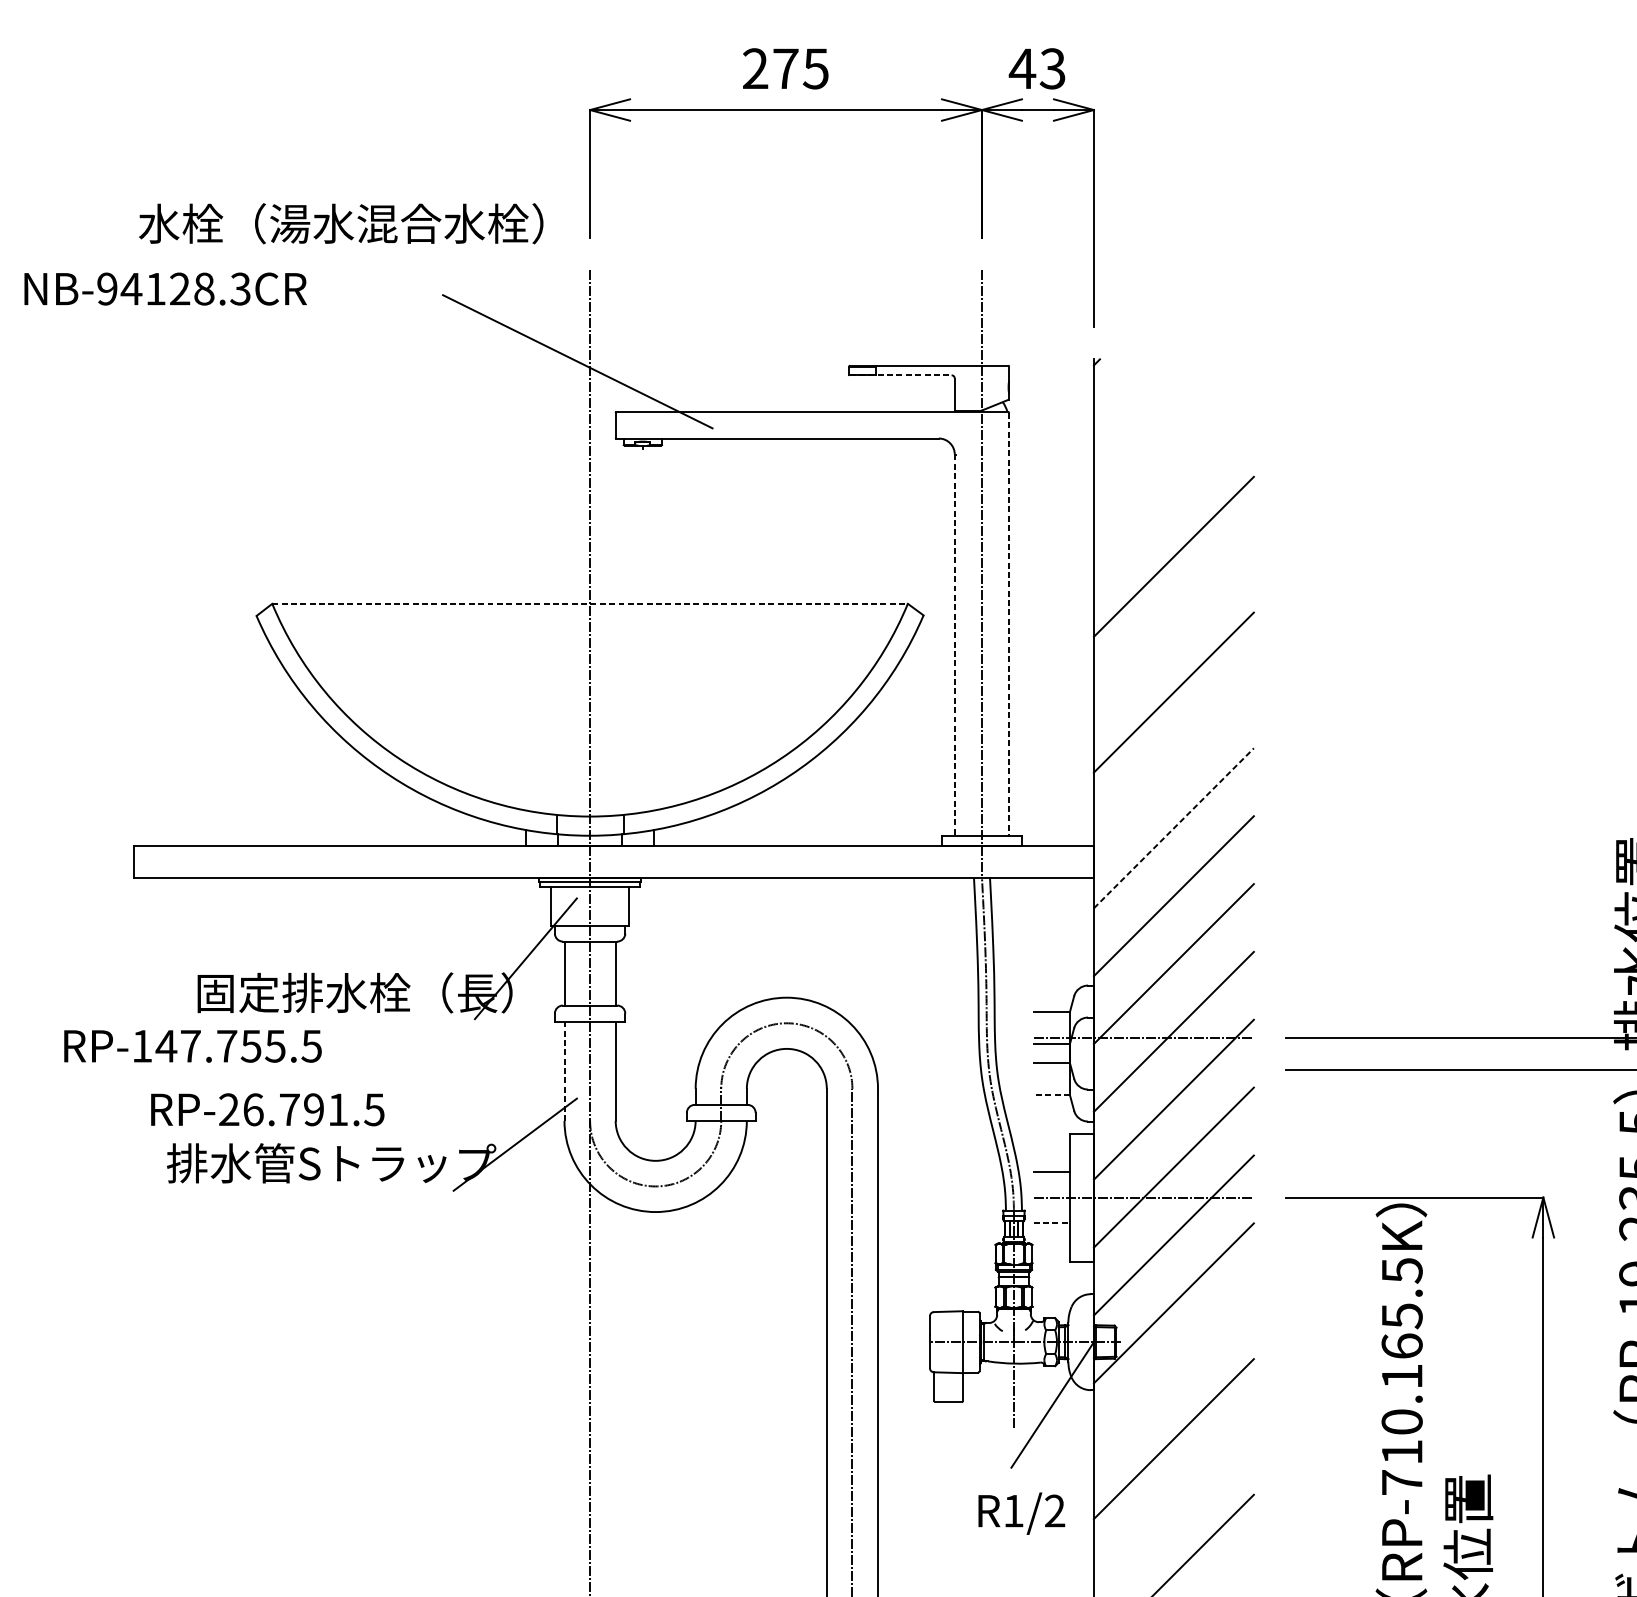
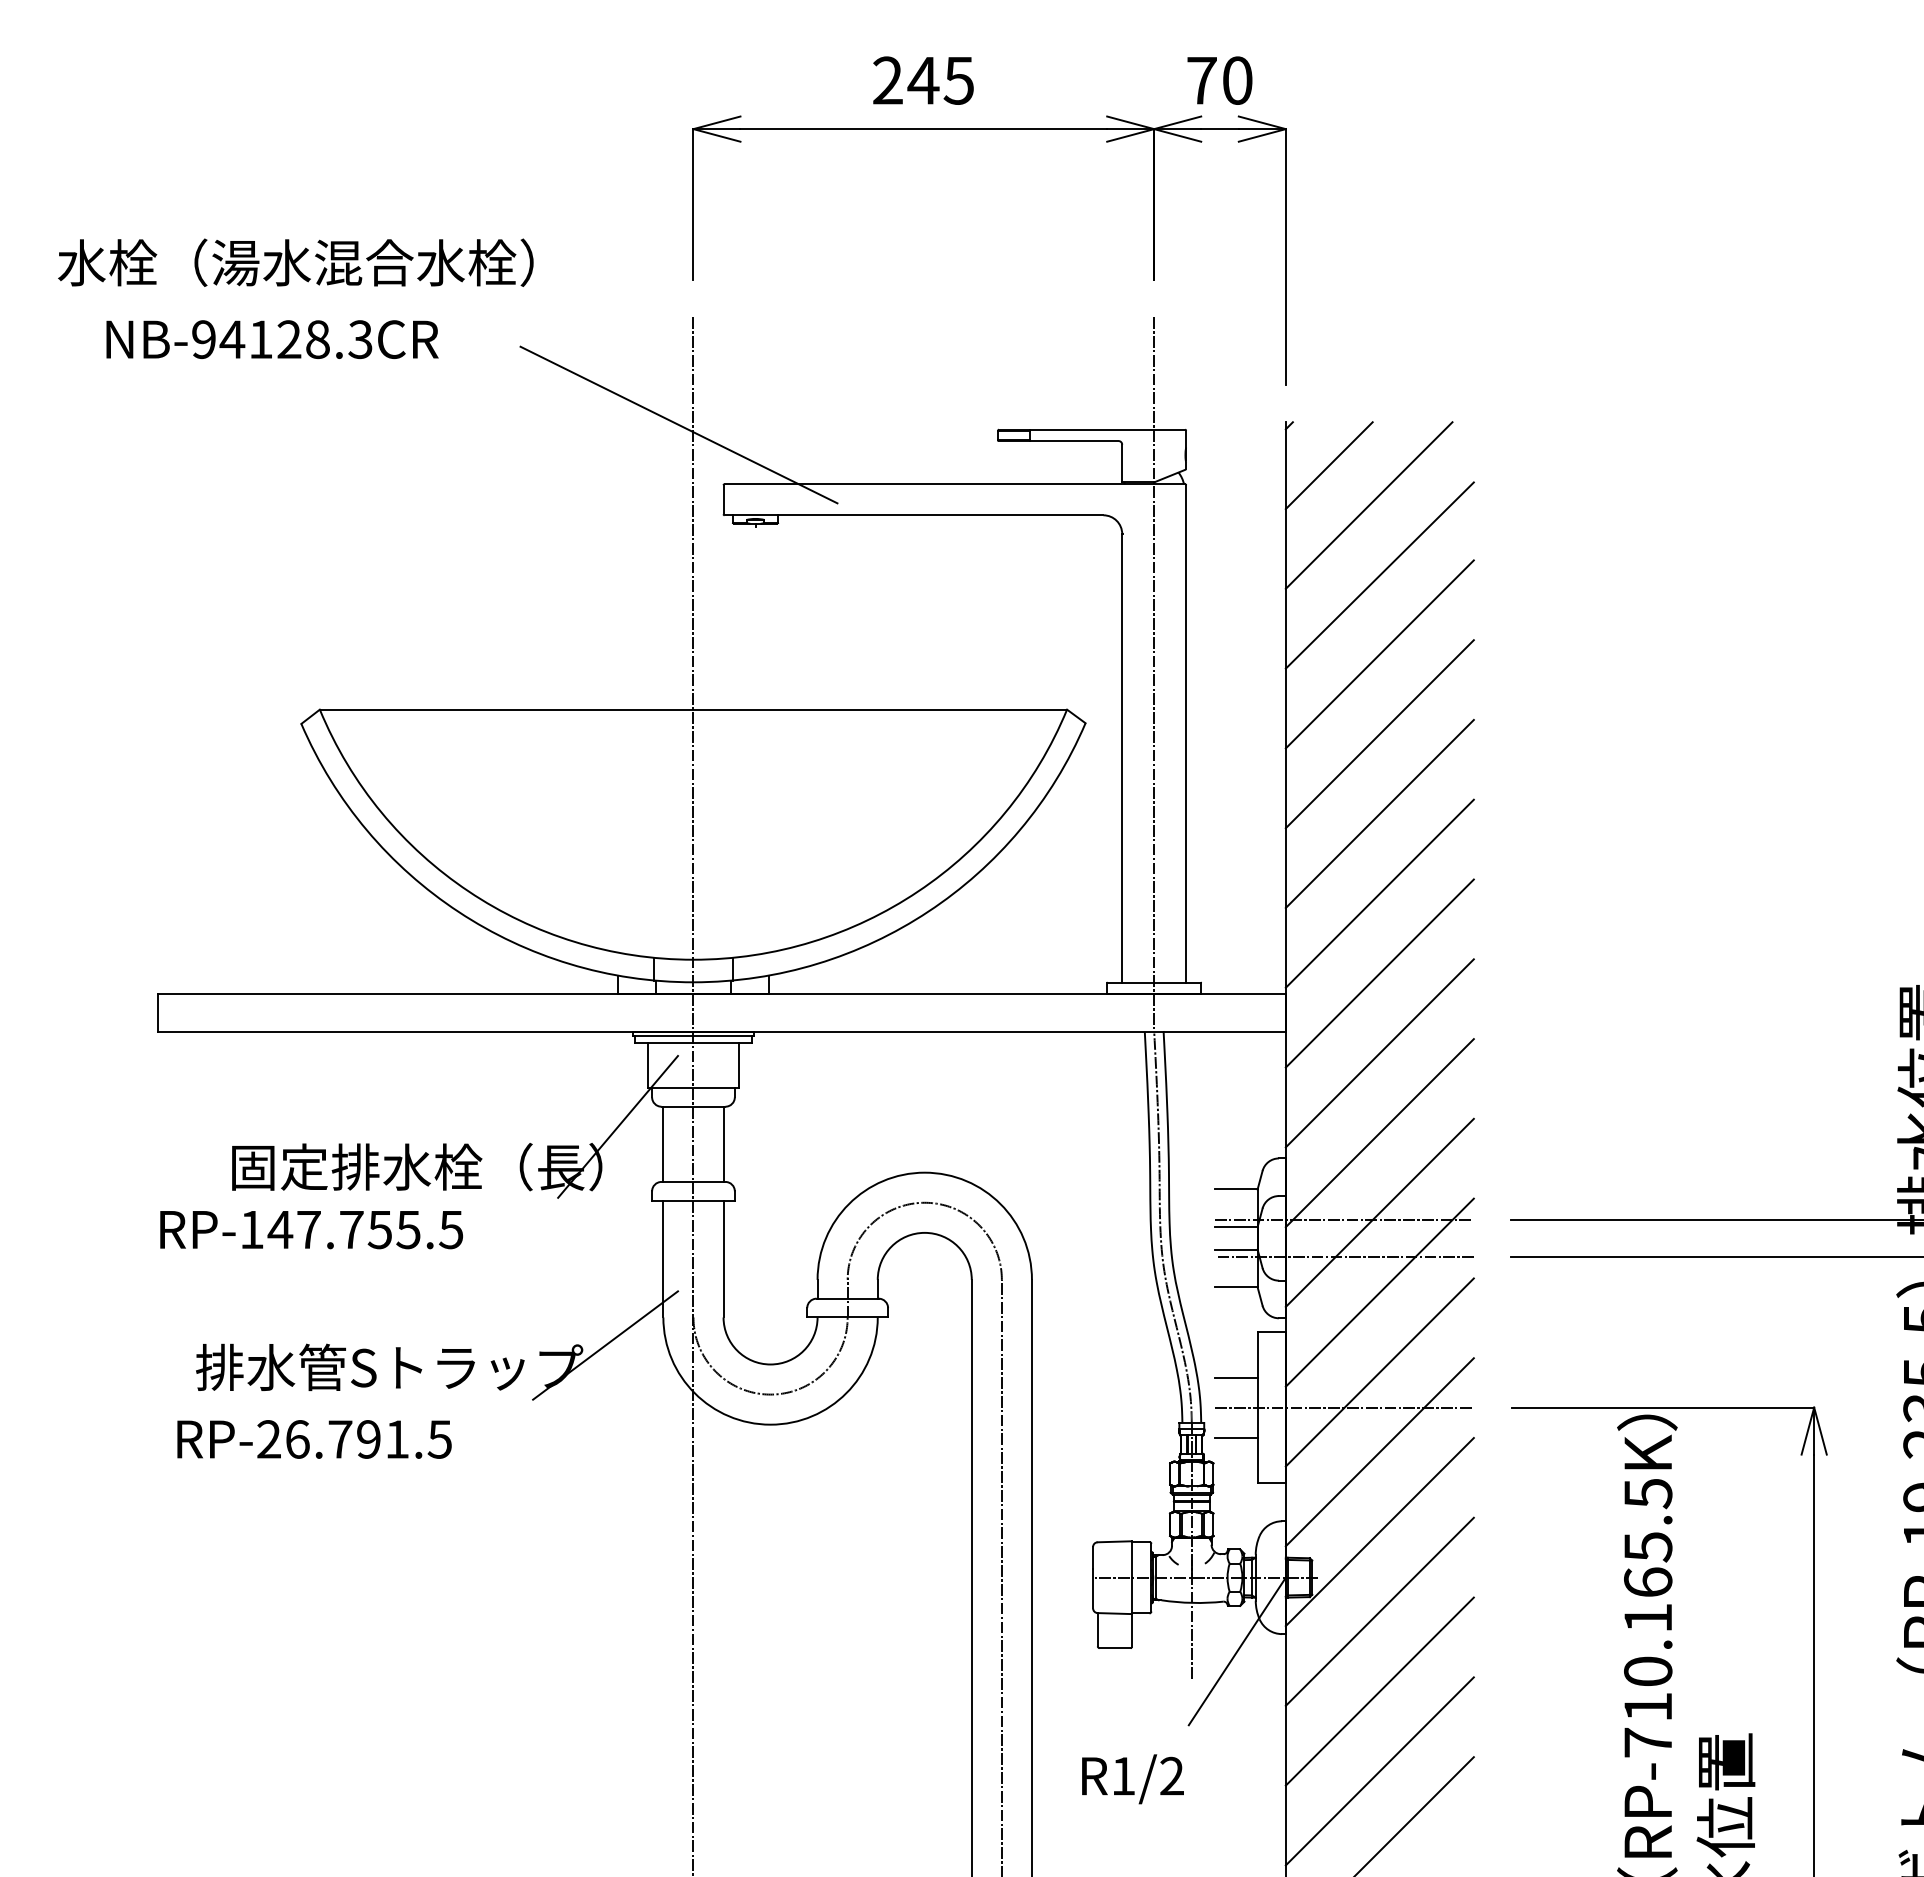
text: (785, 68) -> (923, 80), 275 -> 245
text: (1036, 68) -> (1218, 80), 43 -> 70
text: (340, 223) -> (295, 262), moved
text: (165, 288) -> (272, 339), moved
line: (900, 375) -> (1058, 441), dashed -> solid
line: (1130, 396) -> (1328, 465), added
line: (1164, 430) -> (1368, 505), added
line: (1173, 489) -> (1379, 575), added
line: (590, 603) -> (693, 709), dashed -> solid
line: (1009, 624) -> (1186, 733), dashed -> solid
line: (1173, 624) -> (1379, 734), added
line: (955, 645) -> (1122, 758), dashed -> solid
line: (1173, 760) -> (1379, 893), added
line: (1173, 828) -> (1379, 973), dashed -> solid
text: (192, 1046) -> (311, 1230), moved
line: (1143, 1069) -> (1343, 1257), added
line: (564, 1070) -> (663, 1258), dashed -> solid
line: (1051, 1095) -> (1235, 1287), dashed -> solid
text: (267, 1109) -> (314, 1439), moved
line: (1051, 1222) -> (1236, 1437), dashed -> solid
line: (1173, 1370) -> (1379, 1611), added
line: (1173, 1507) -> (1379, 1771), added
text: (1021, 1513) -> (1132, 1779), moved

